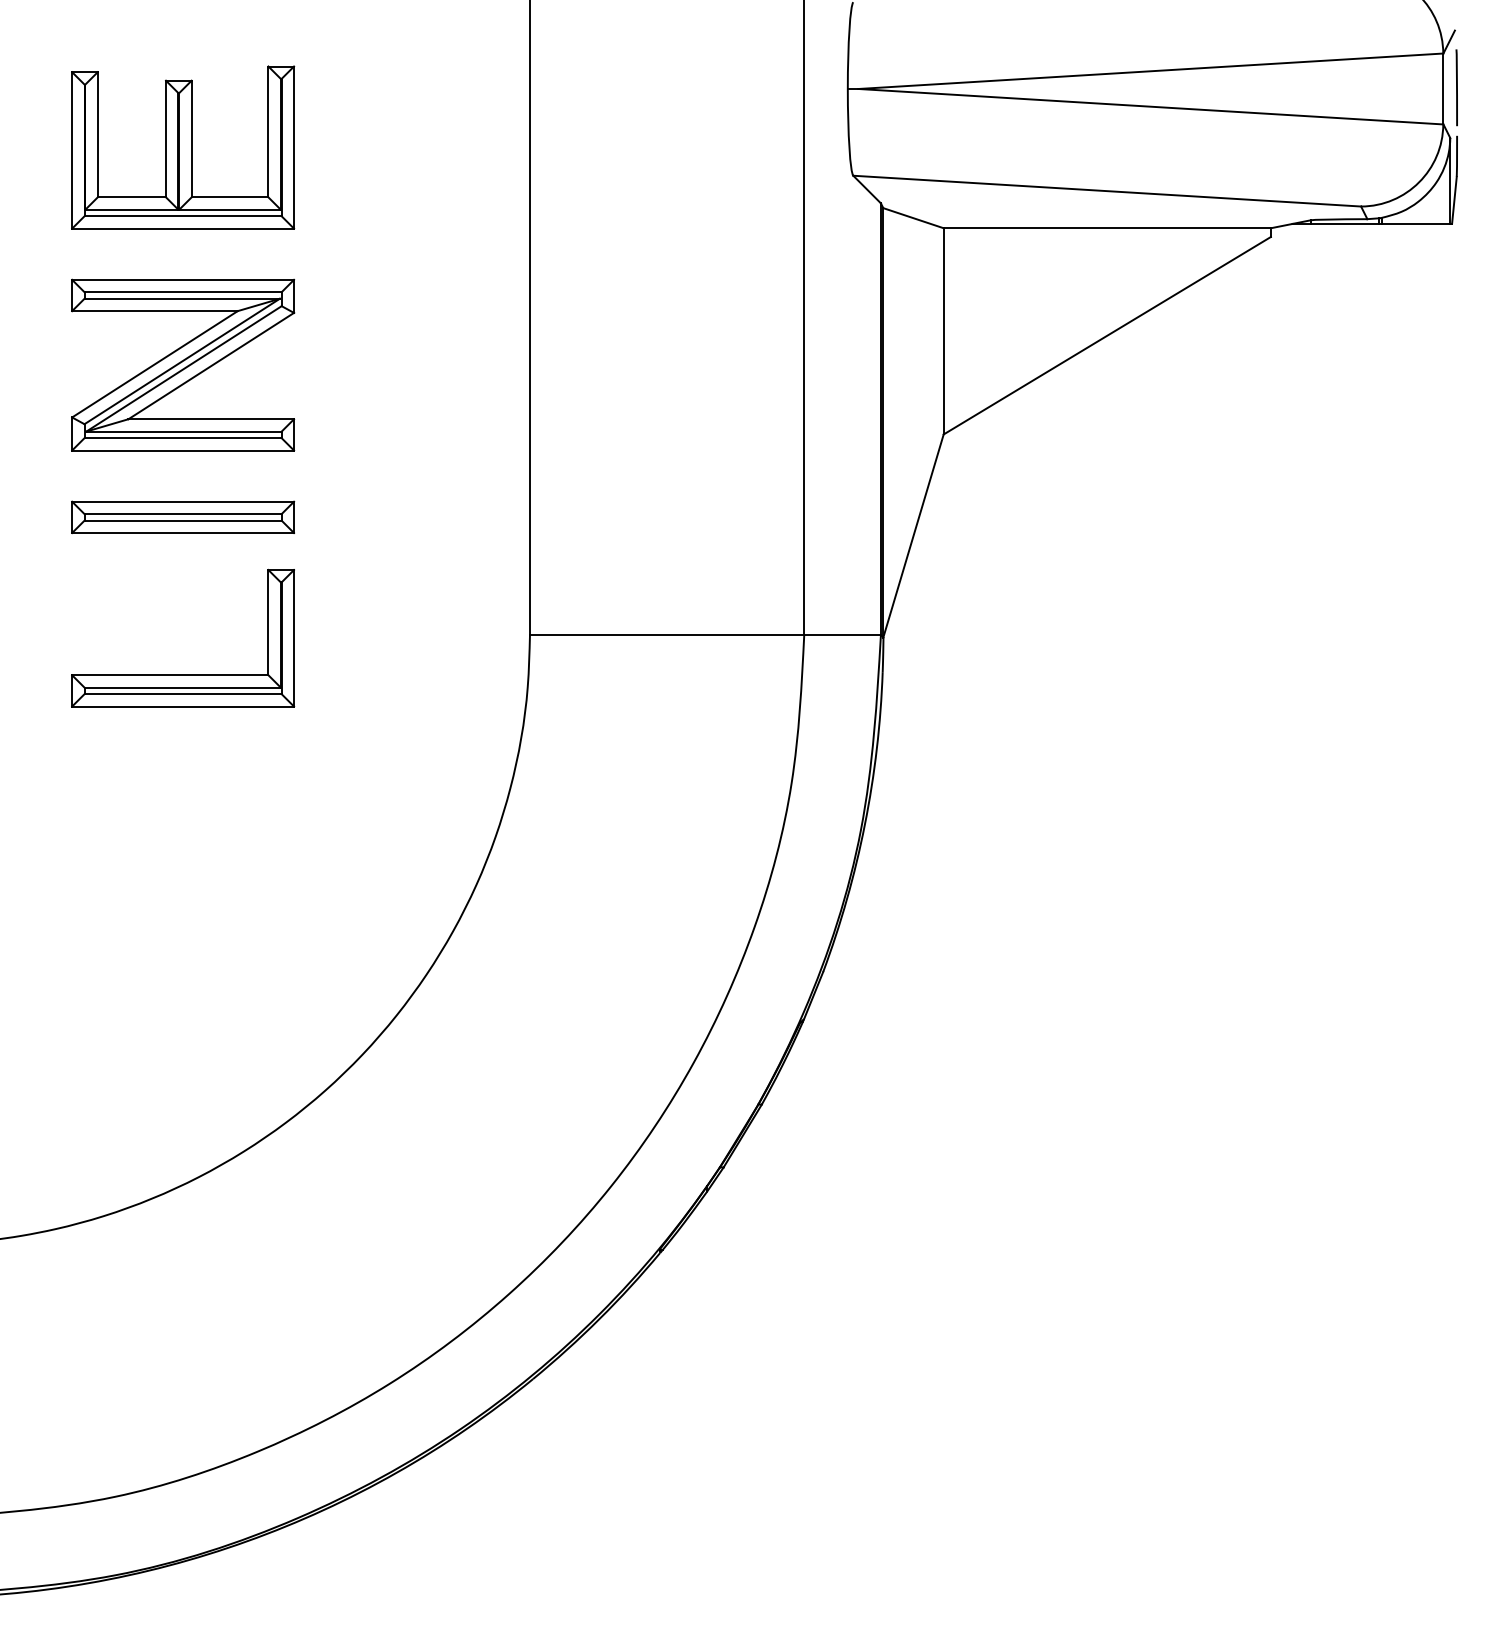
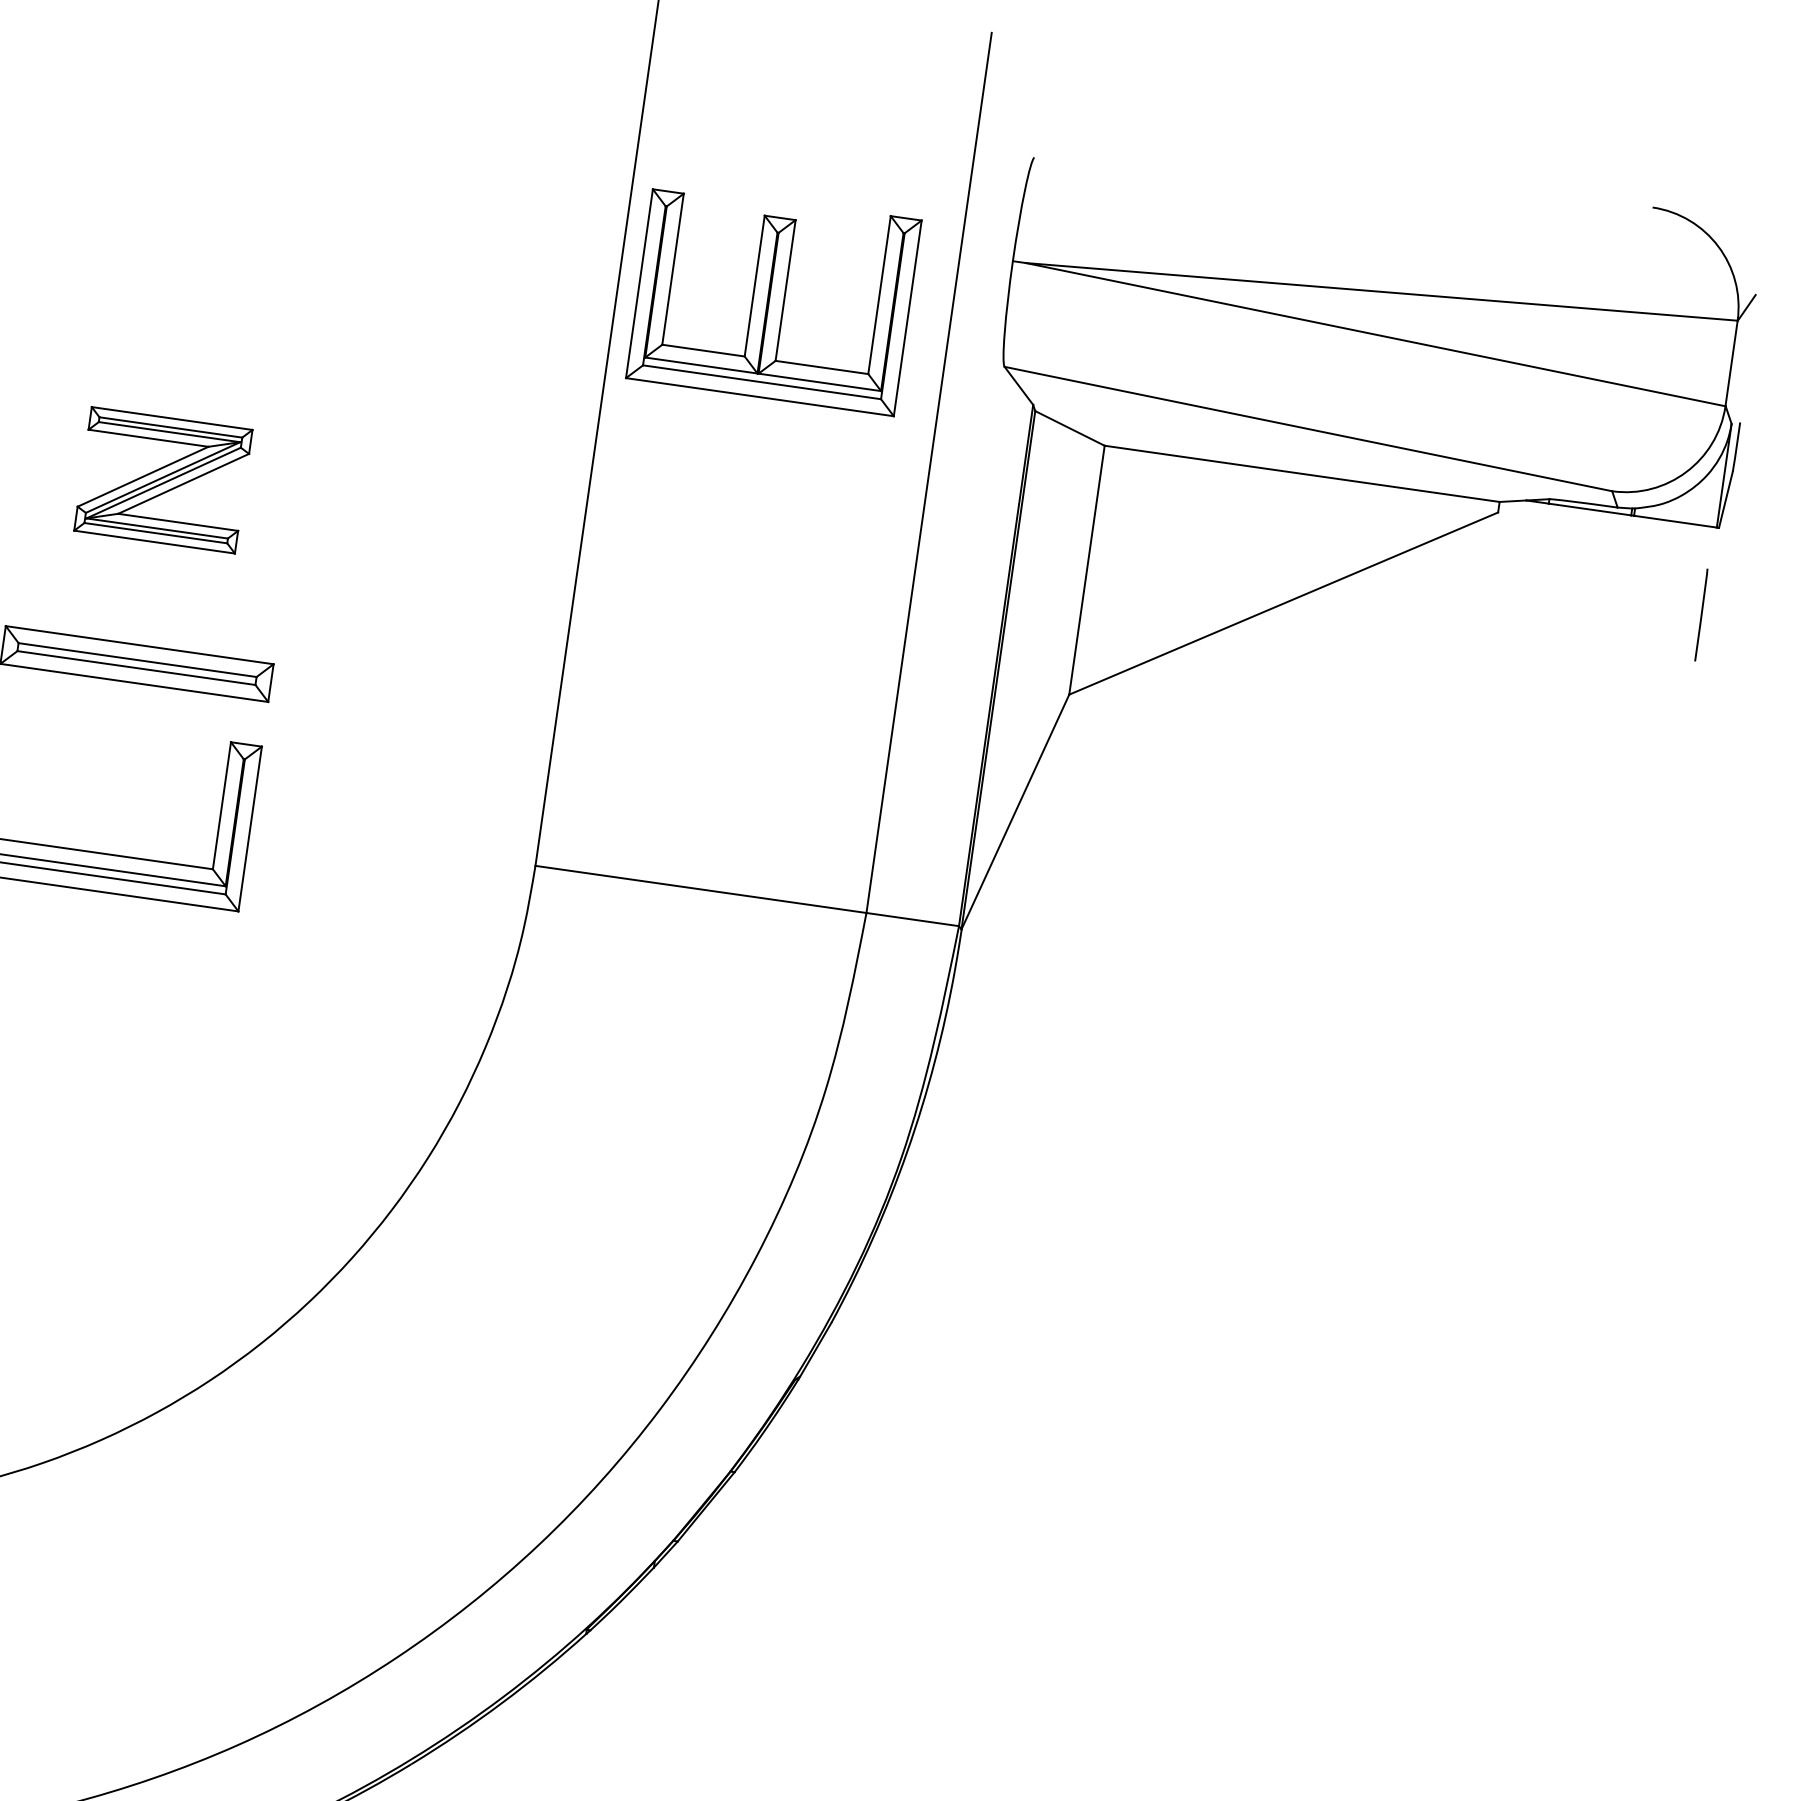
line: (1456, 87) -> (1701, 614), moved
part: (183, 147) -> (774, 299), moved
part: (183, 364) -> (163, 479), size x0.6

